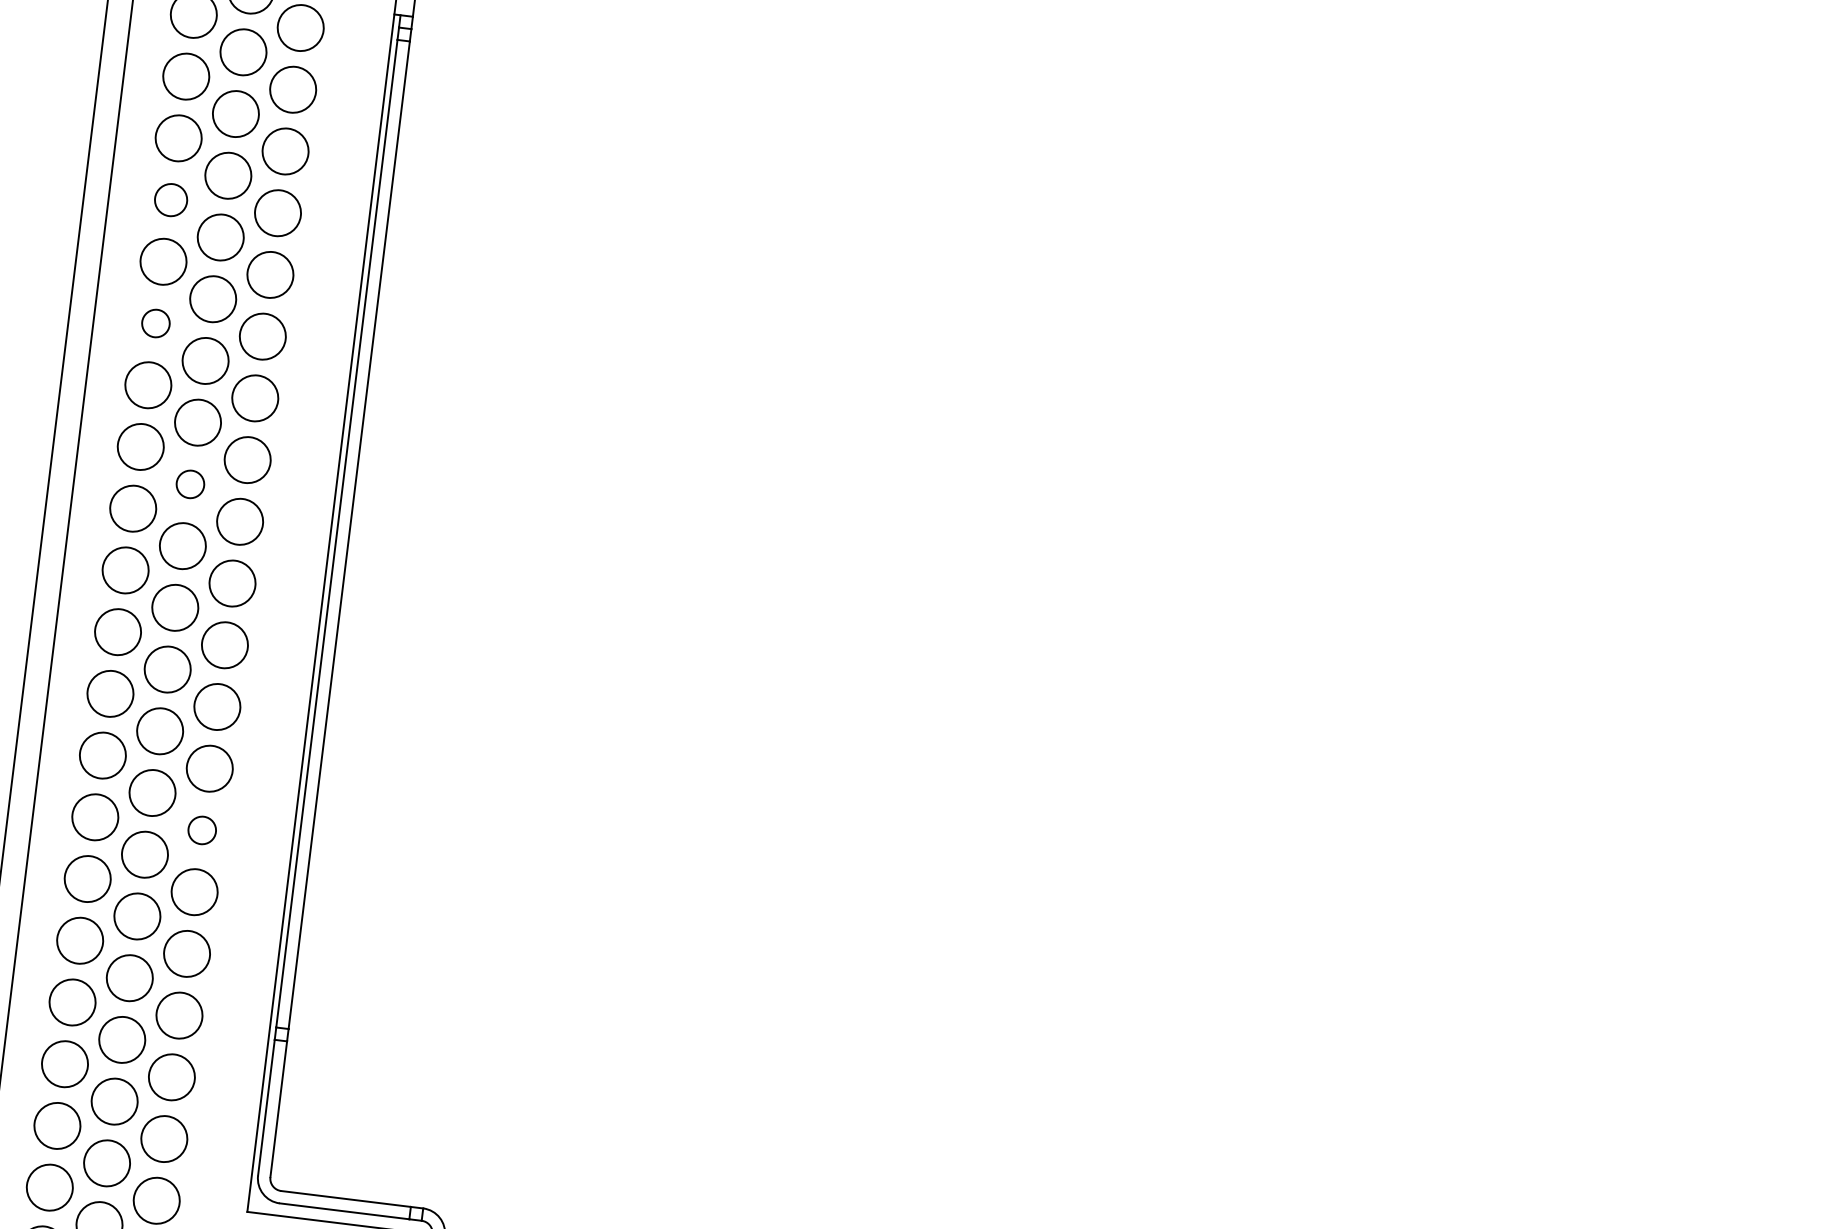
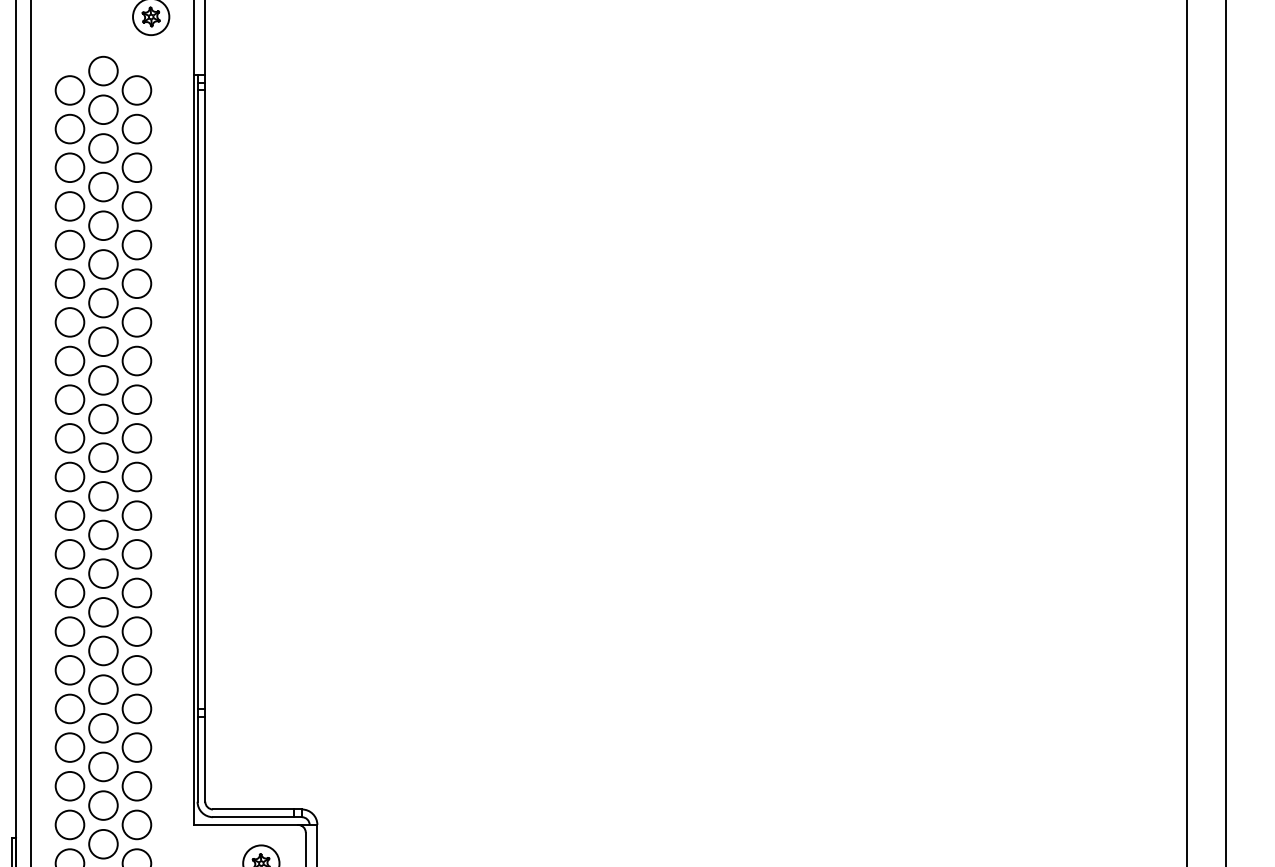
circle: (170, 200) -> (69, 206), size x1.43
circle: (155, 323) -> (69, 283), size x1.67
circle: (190, 484) -> (103, 380), size x1.67
circle: (201, 829) -> (136, 592), size x1.67

